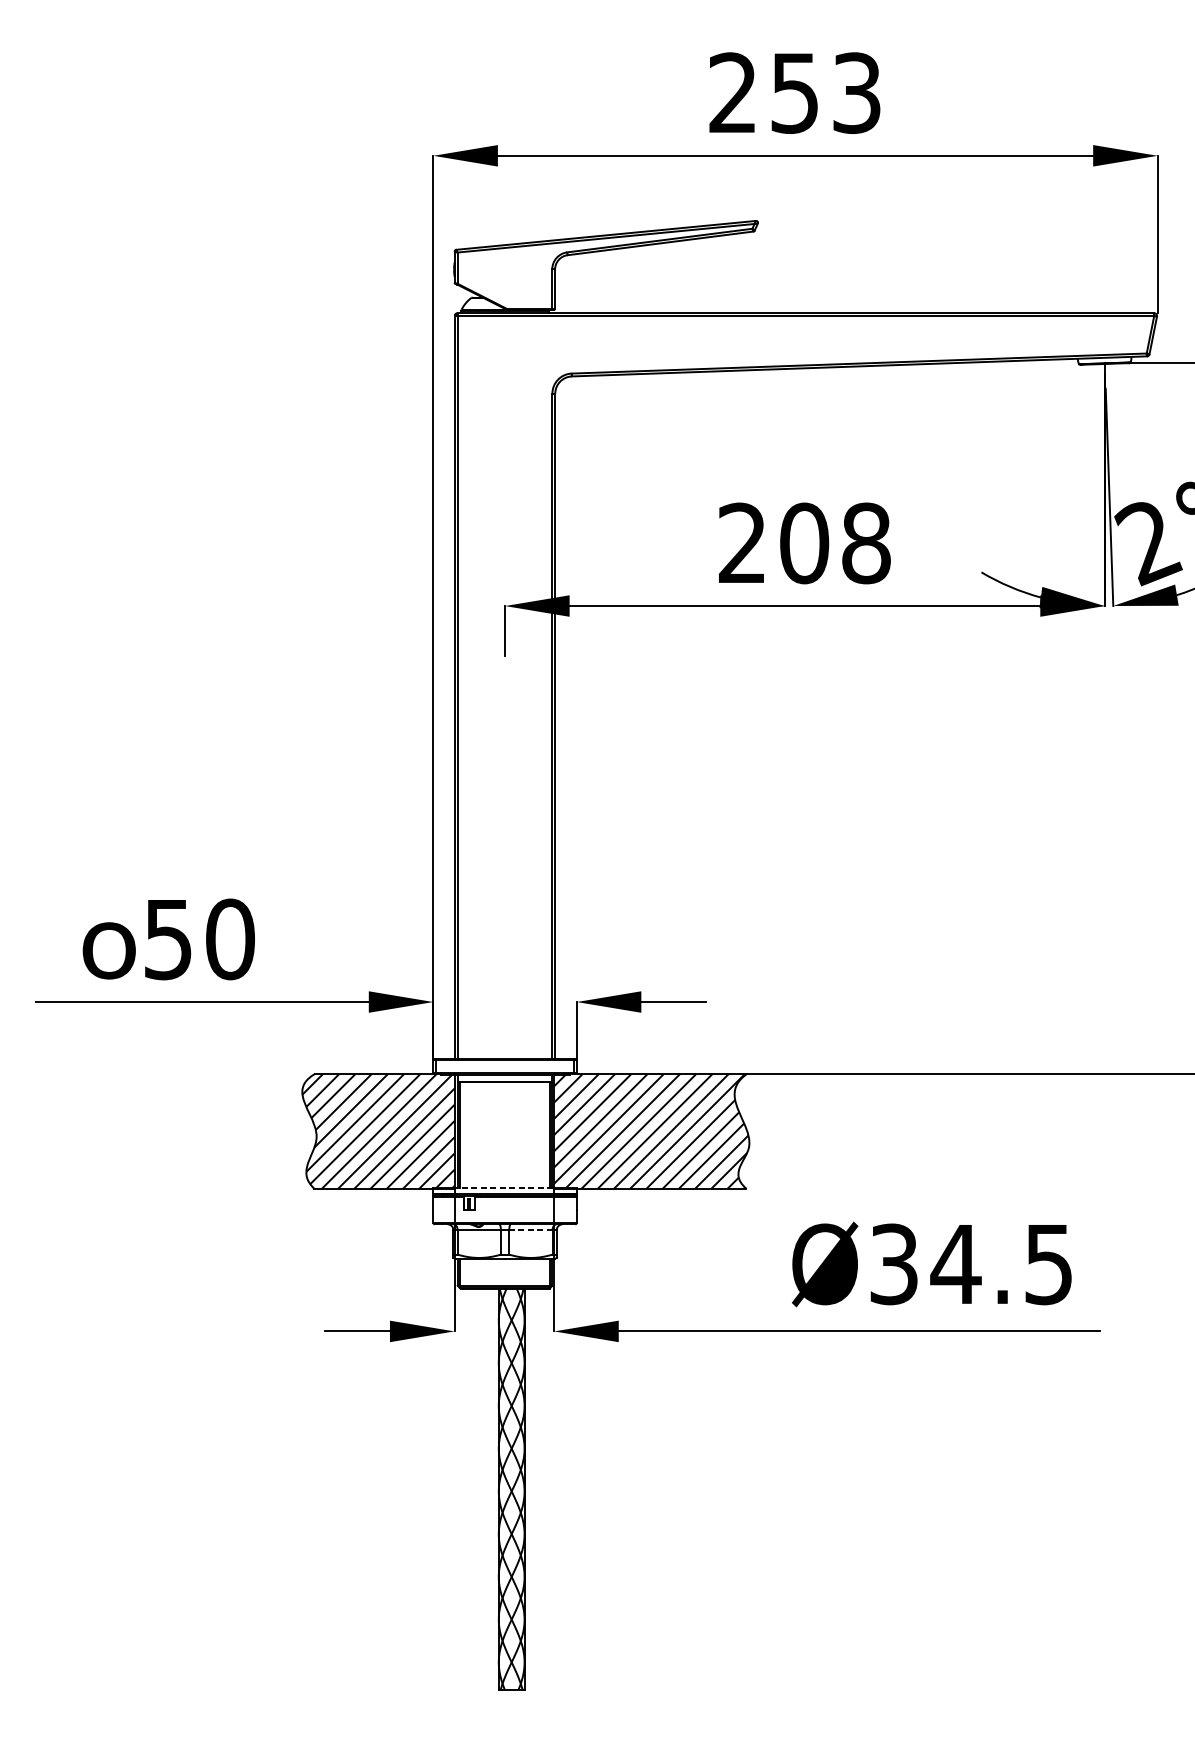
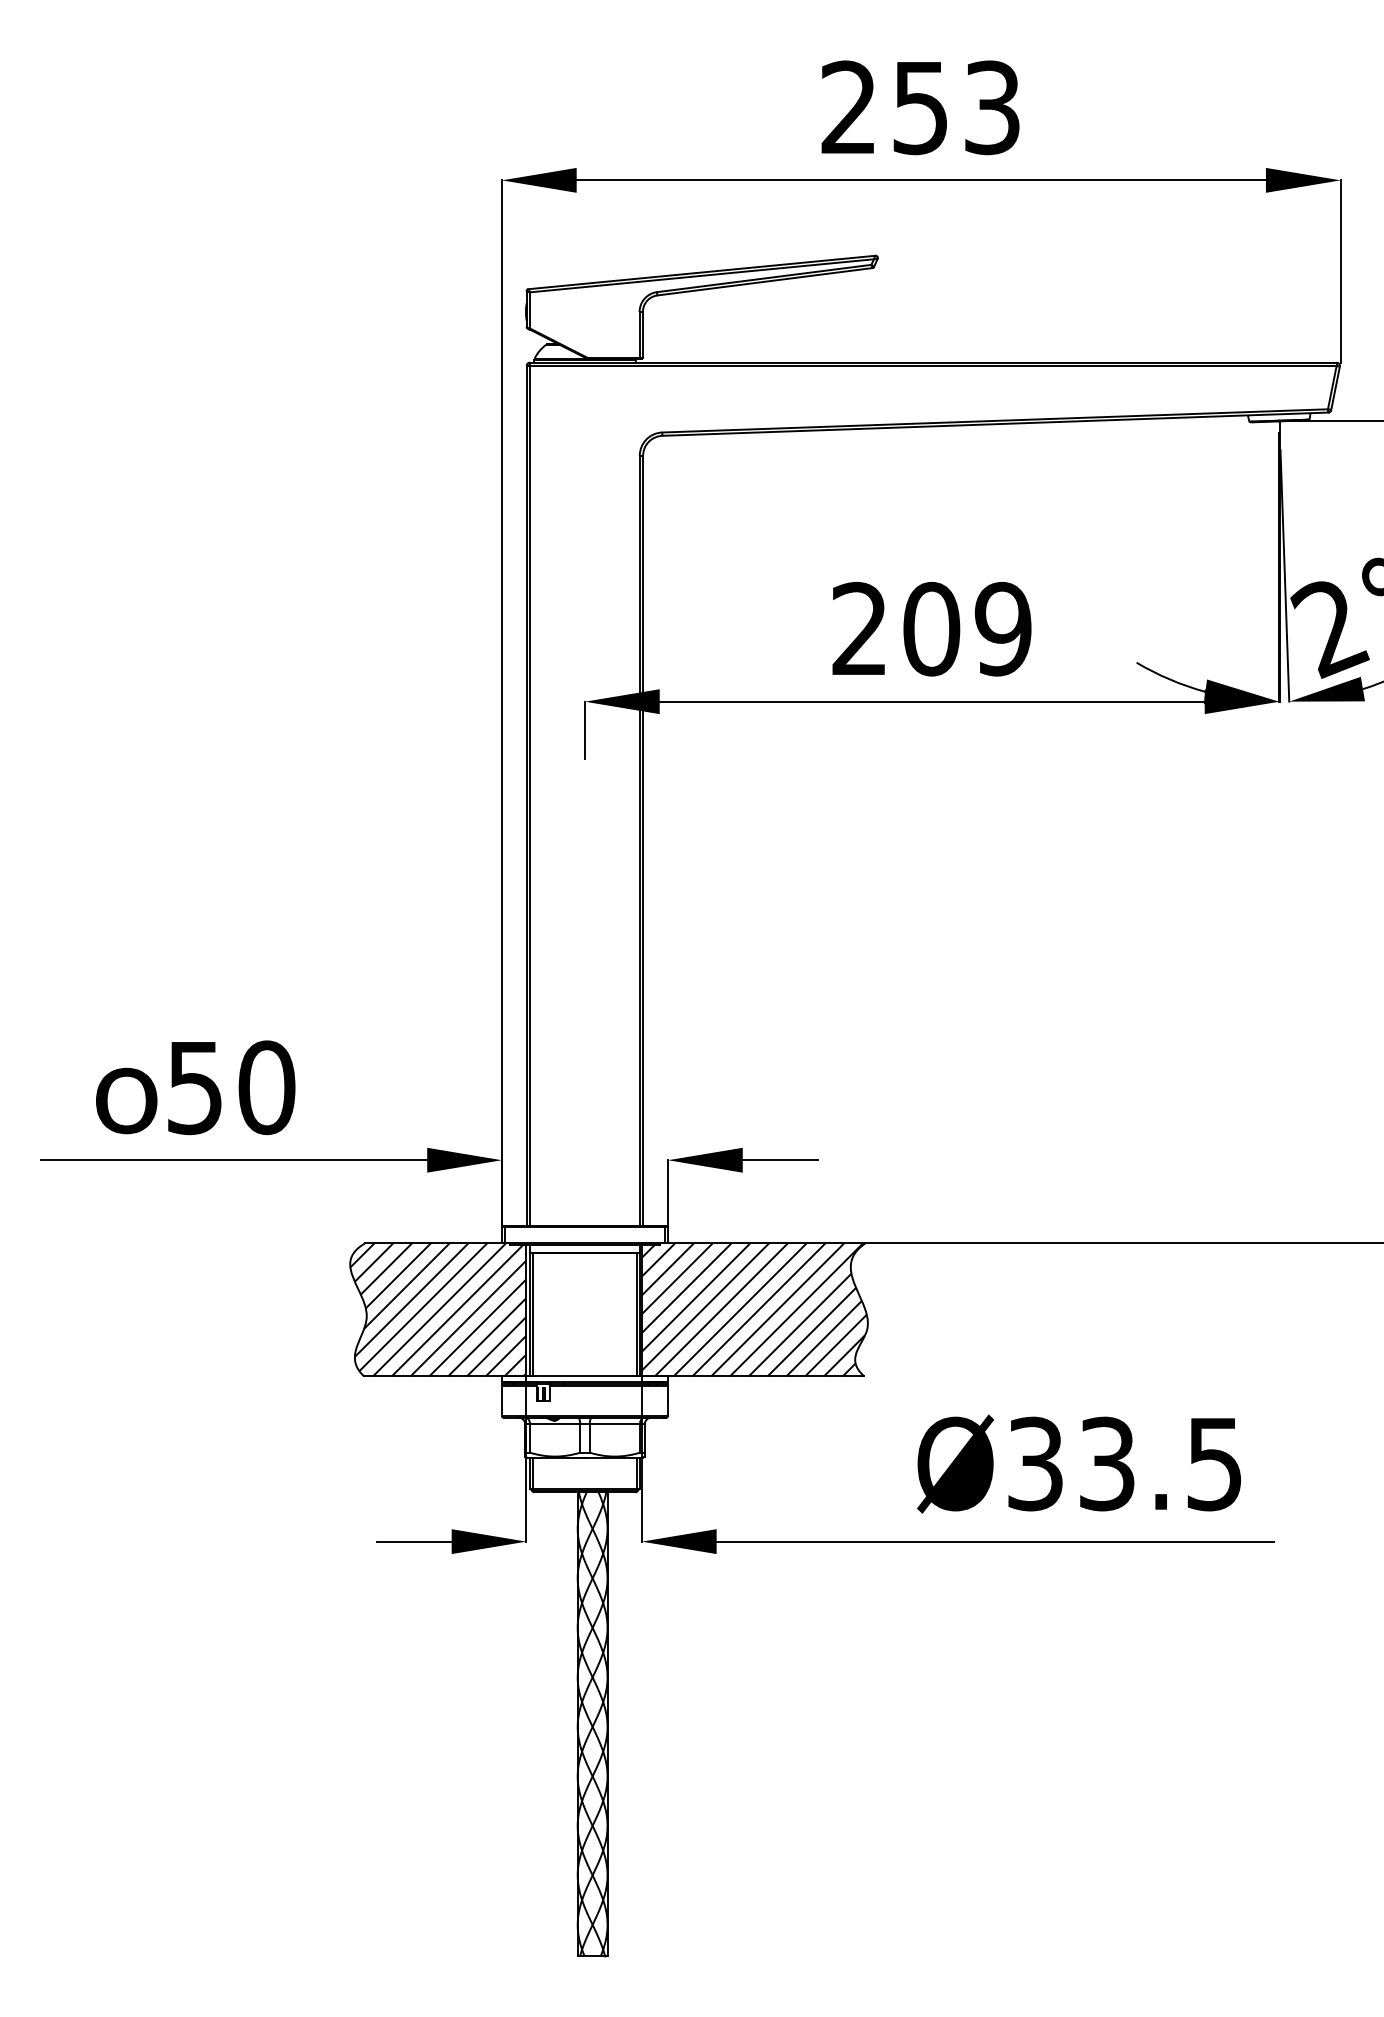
text: (865, 543) -> (1002, 629), 208 -> 209
line: (504, 1187) -> (584, 1375), dashed -> solid
line: (530, 1230) -> (614, 1424), dashed -> solid
text: (955, 1263) -> (1106, 1463), Ø34.5 -> Ø33.5

